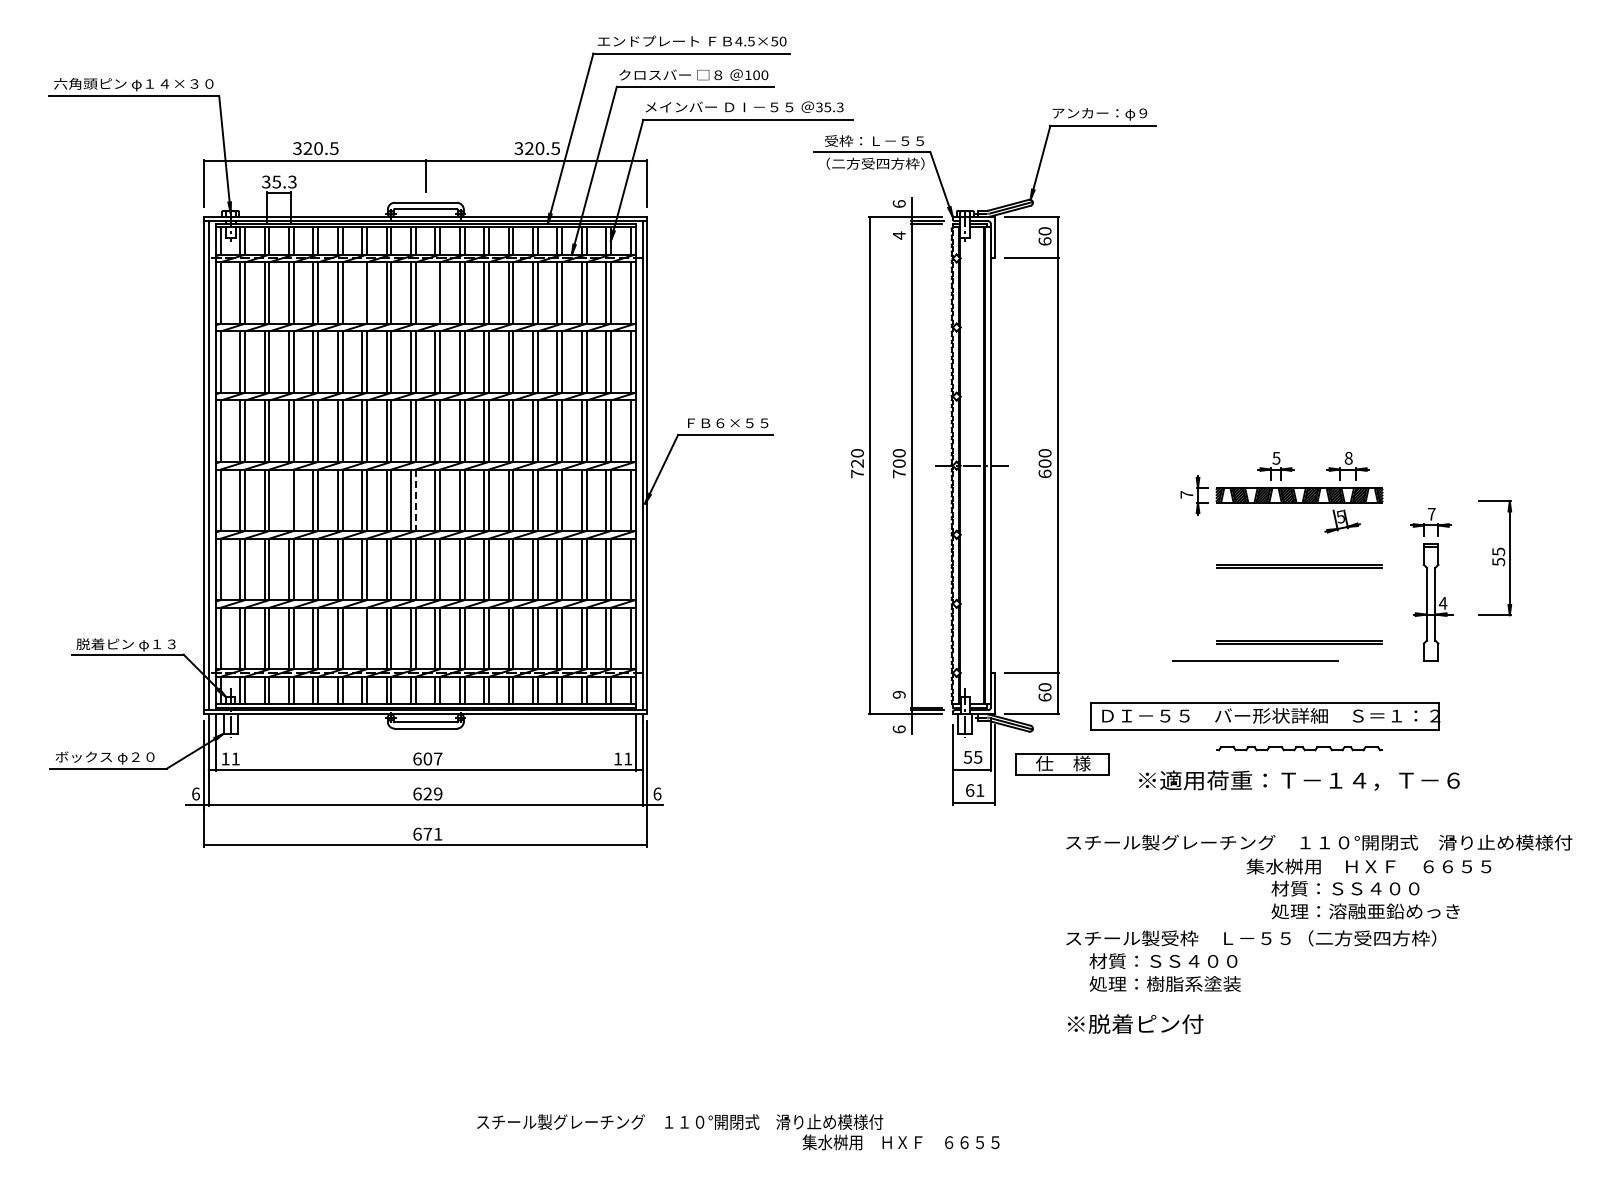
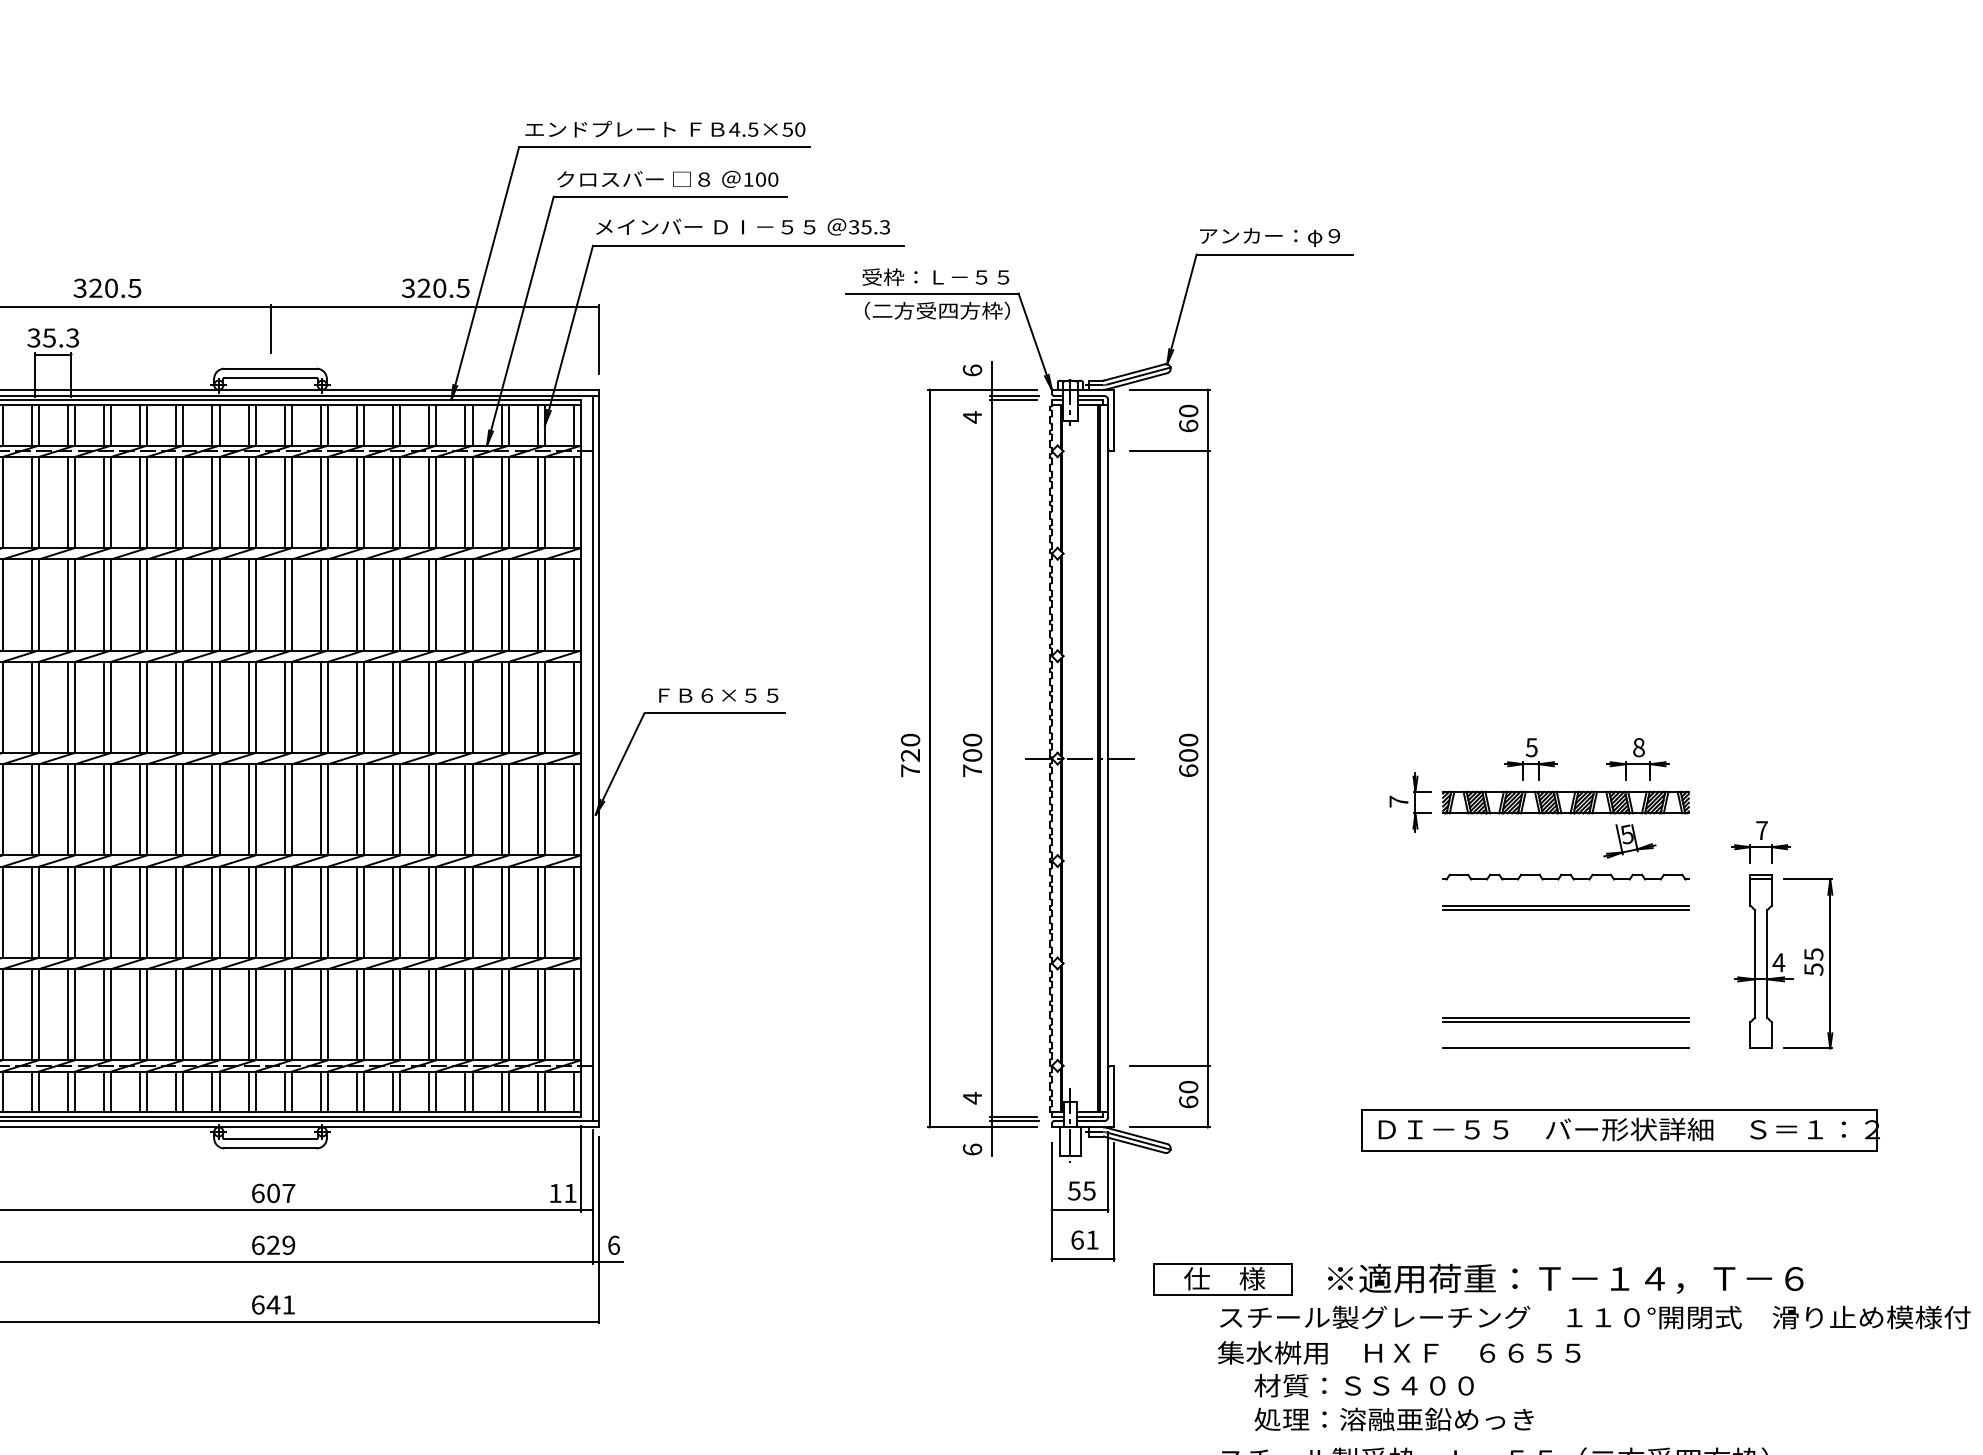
line: (362, 292) -> (176, 501), added
line: (435, 292) -> (284, 501), added
line: (289, 500) -> (68, 810), added
line: (415, 500) -> (255, 810), dashed -> solid
part: (1495, 558) -> (1809, 964), moved
line: (362, 638) -> (176, 1014), added
line: (1255, 660) -> (1565, 1047), moved
text: (898, 694) -> (971, 1097), 9 -> 4
part: (1265, 716) -> (1620, 1130), moved
part: (1299, 748) -> (1565, 876), moved
part: (1062, 764) -> (1223, 1280), moved
text: (1299, 780) -> (1565, 1278), moved
text: (427, 834) -> (273, 1305), 671 -> 641
text: (1368, 888) -> (1398, 1385), moved

